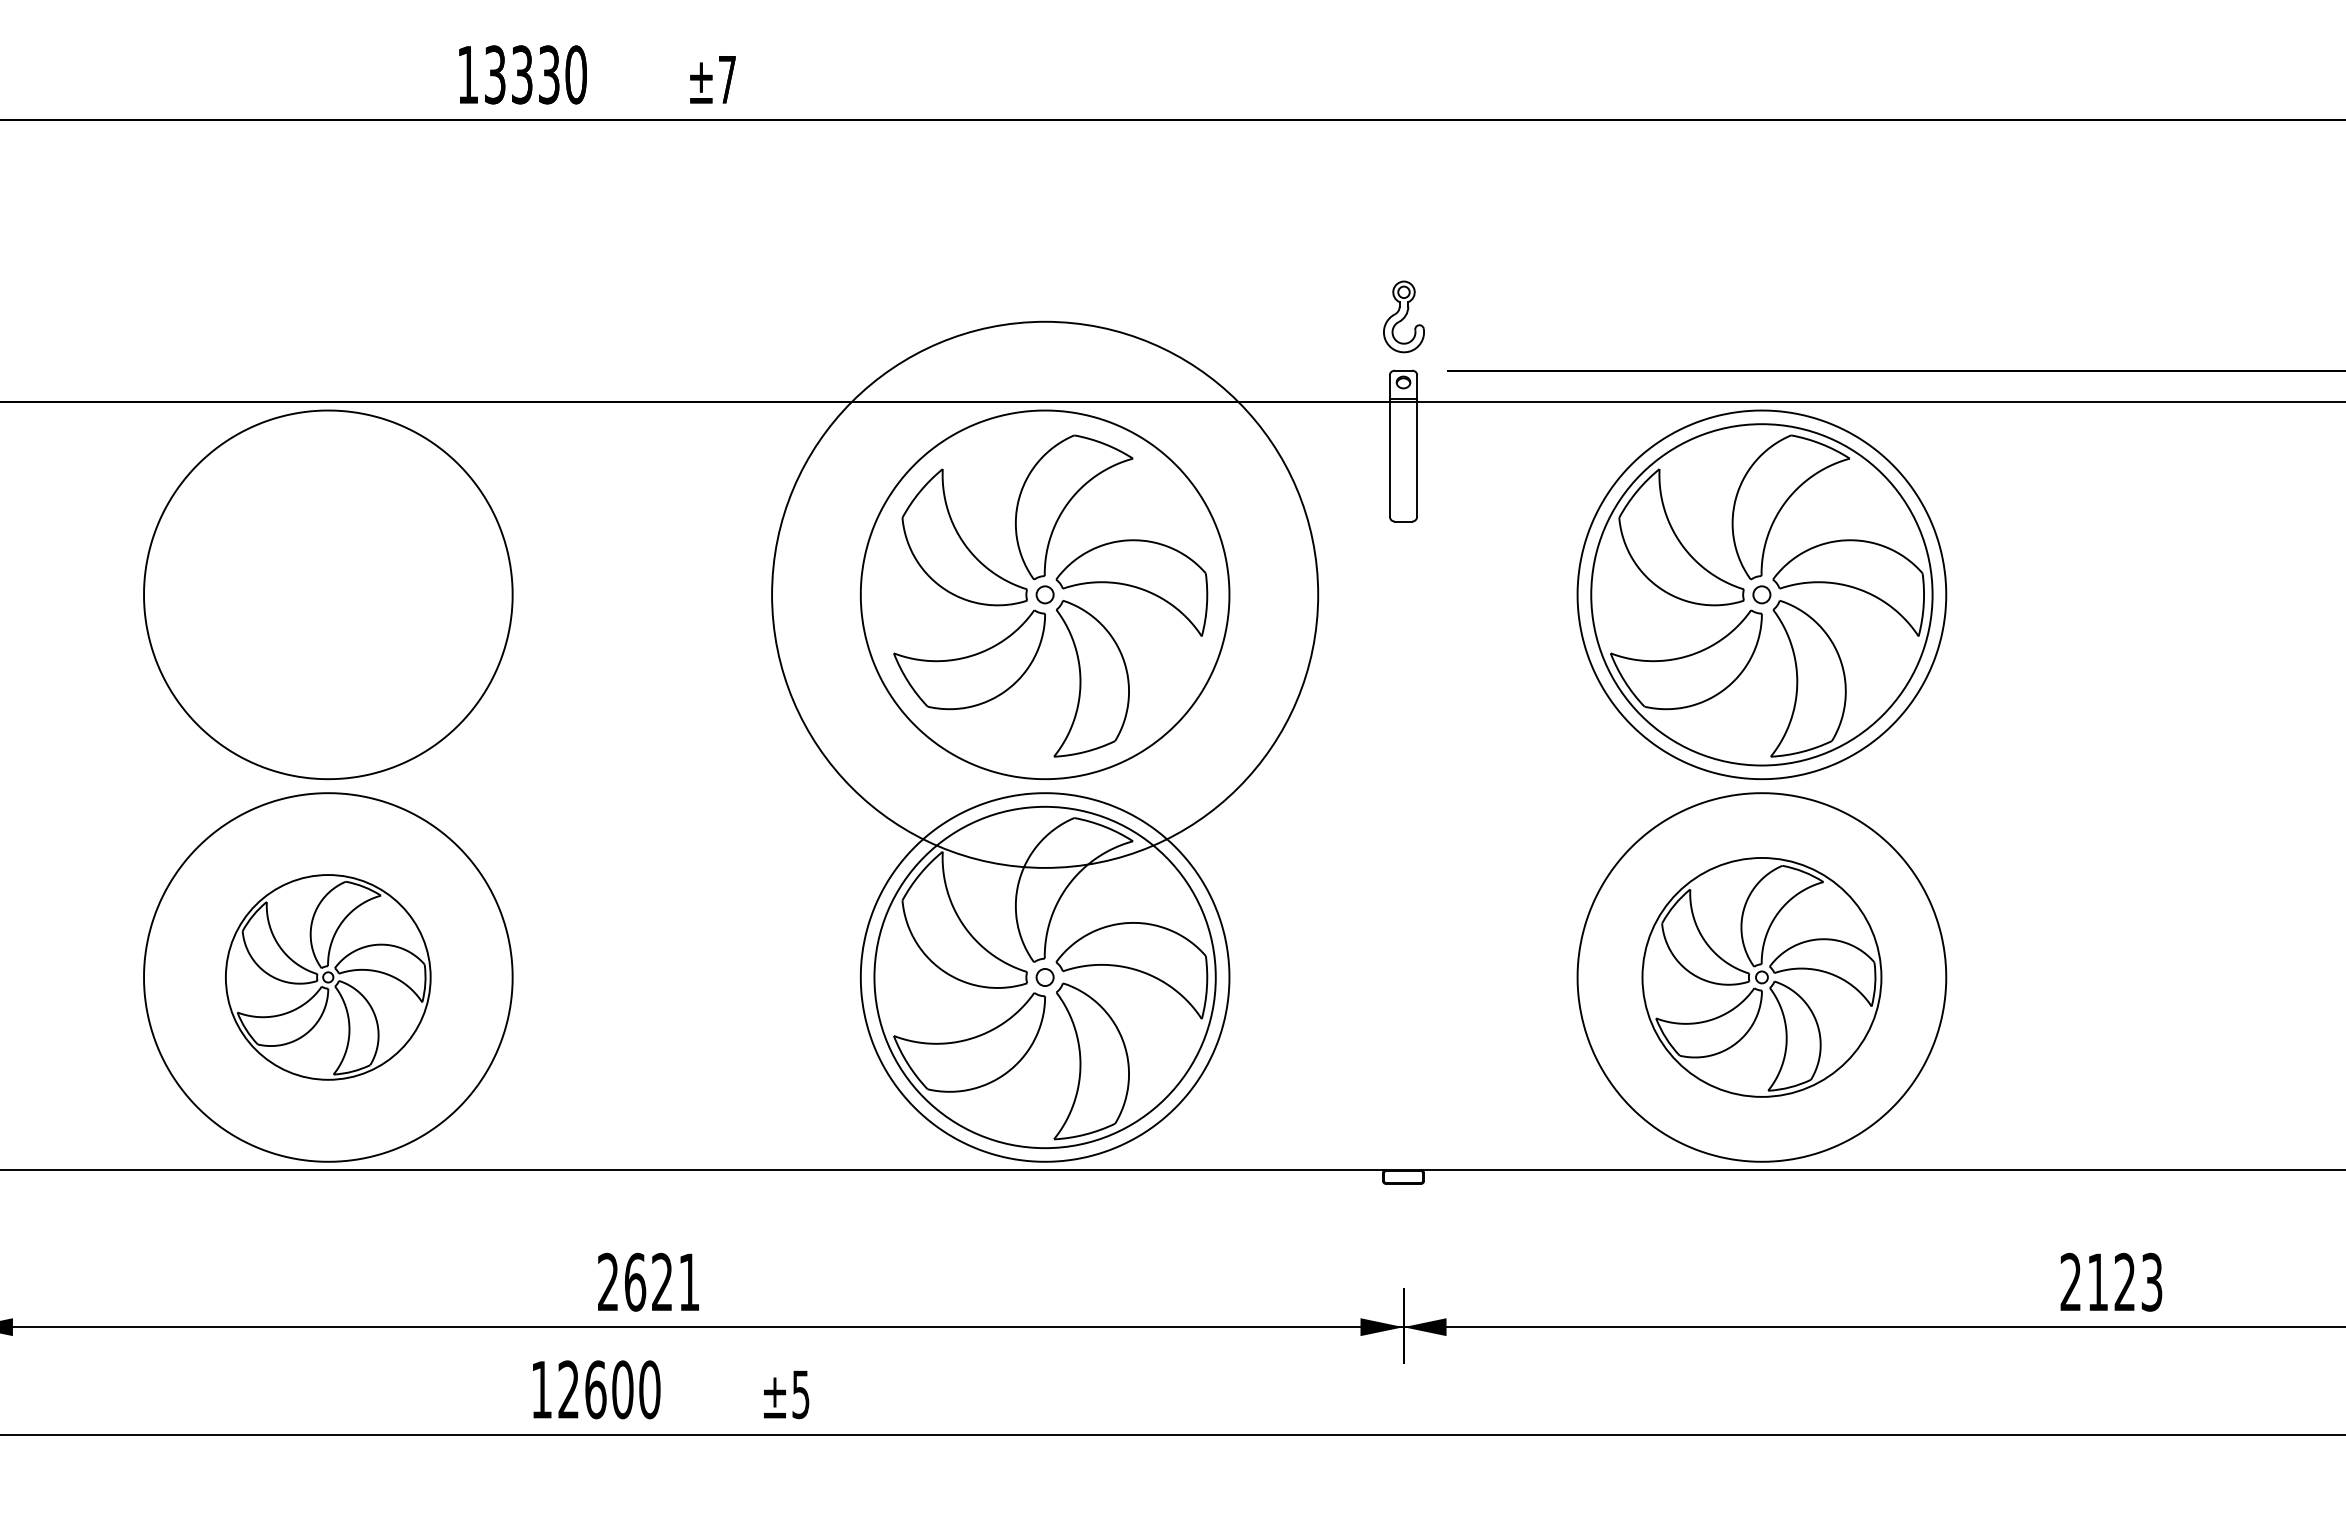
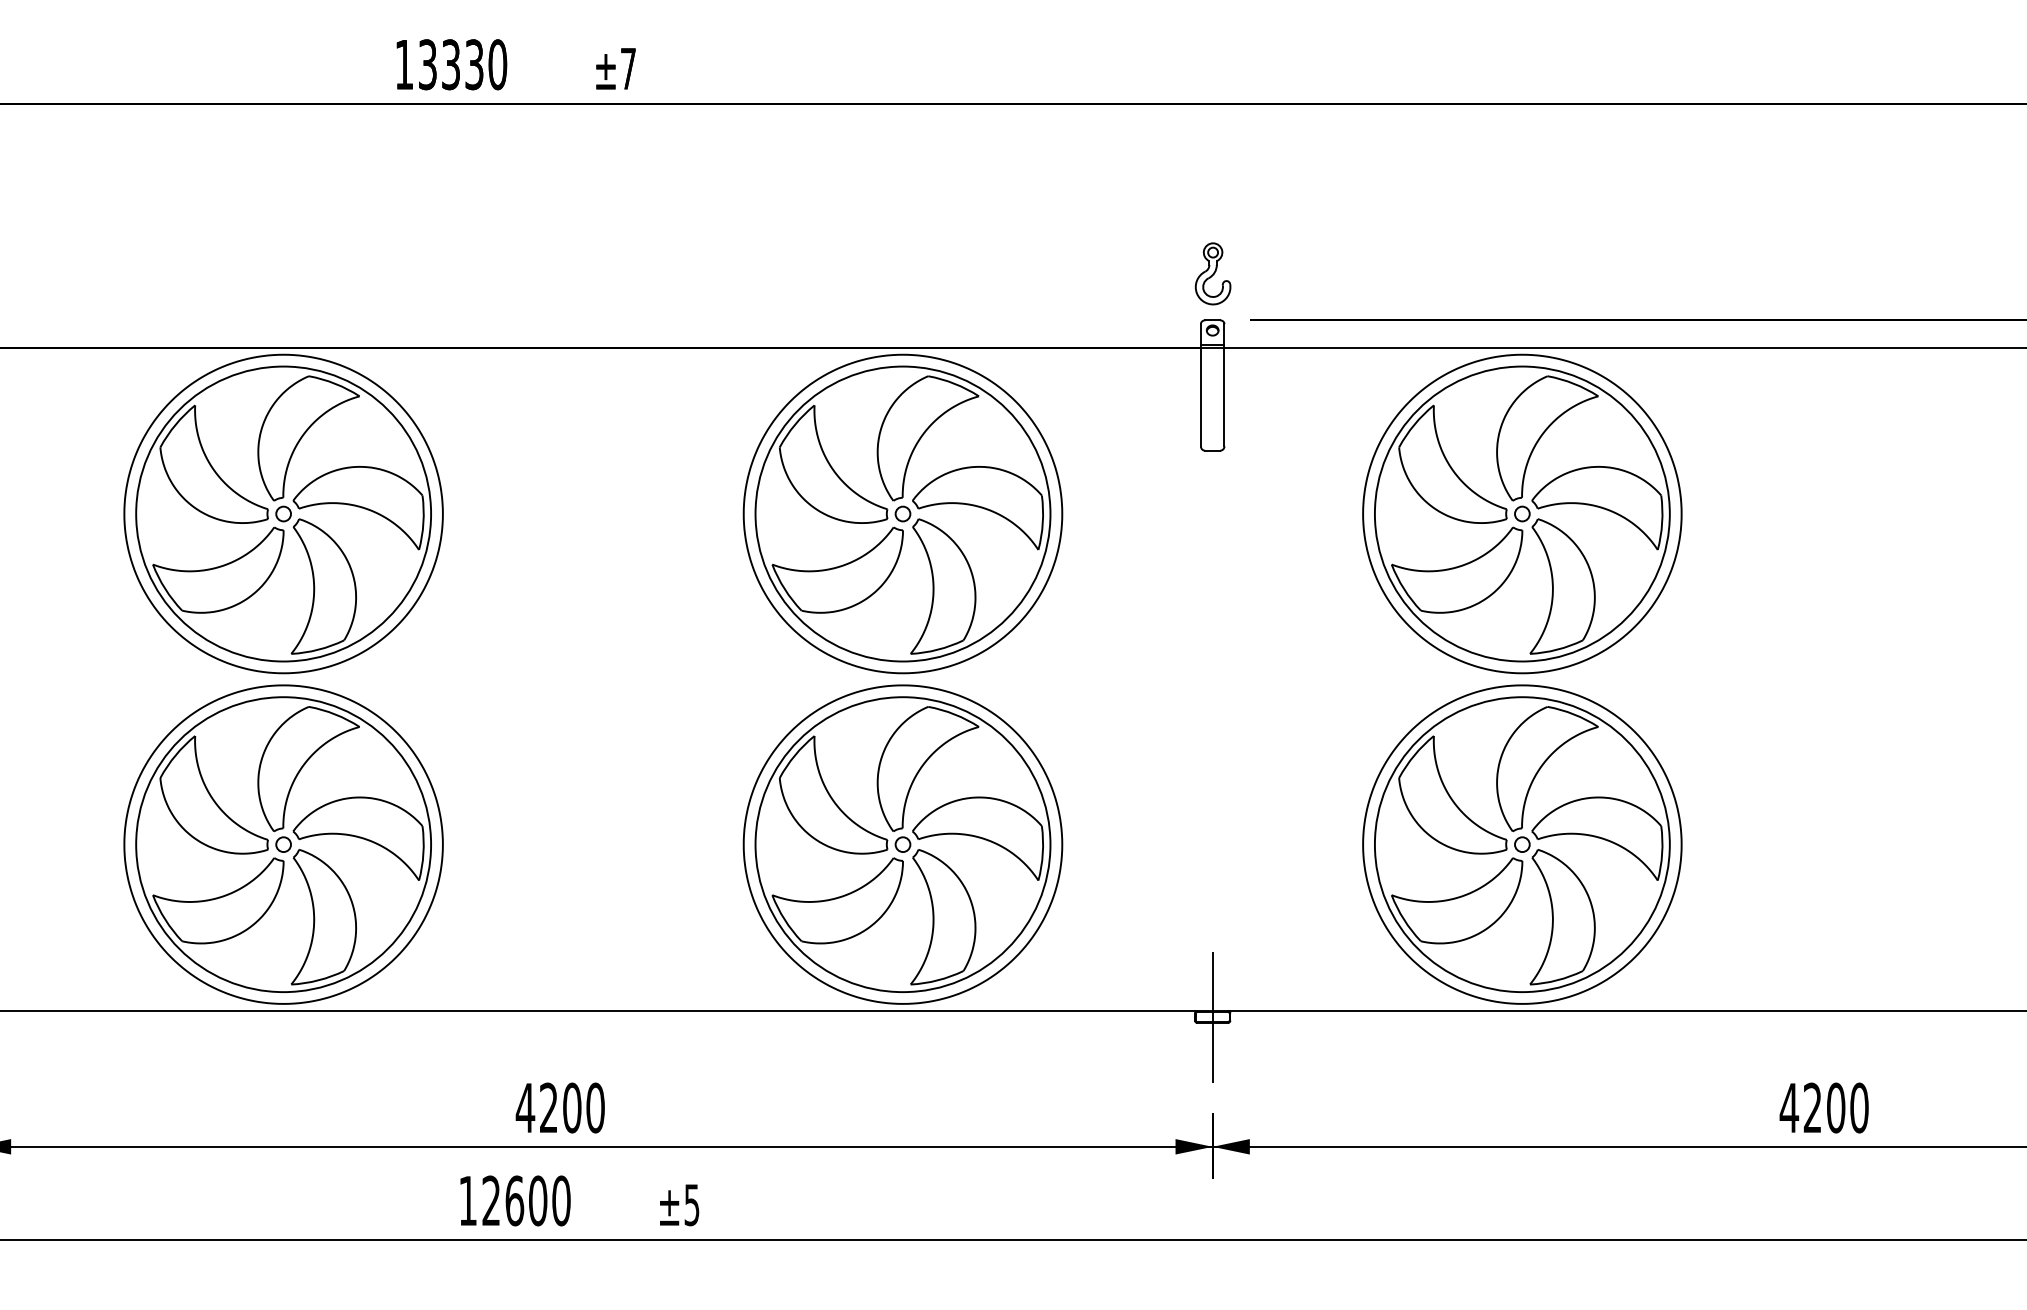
part: (328, 594) -> (283, 513), added
circle: (1044, 594) -> (902, 513), size x0.62
part: (328, 977) -> (283, 844), size x1.67
part: (1762, 977) -> (1522, 844), size x1.43
line: (1403, 1176) -> (1212, 1016), added
text: (647, 1281) -> (559, 1107), 2621 -> 4200
text: (2110, 1281) -> (1823, 1107), 2123 -> 4200

